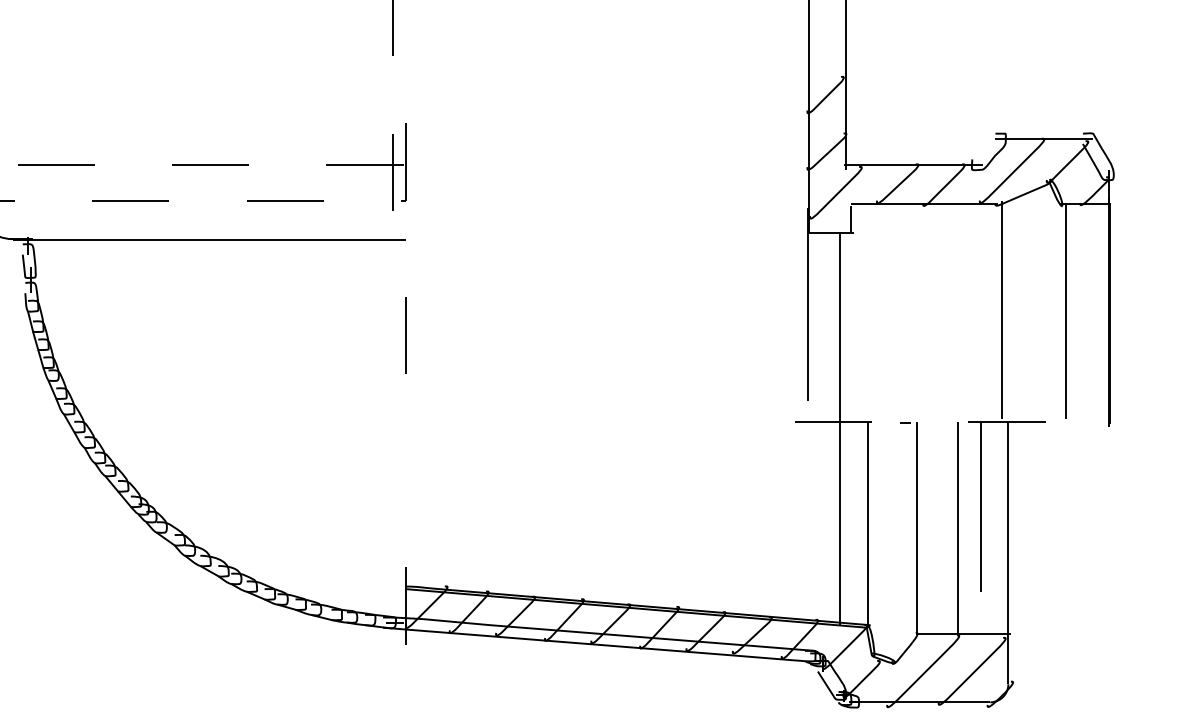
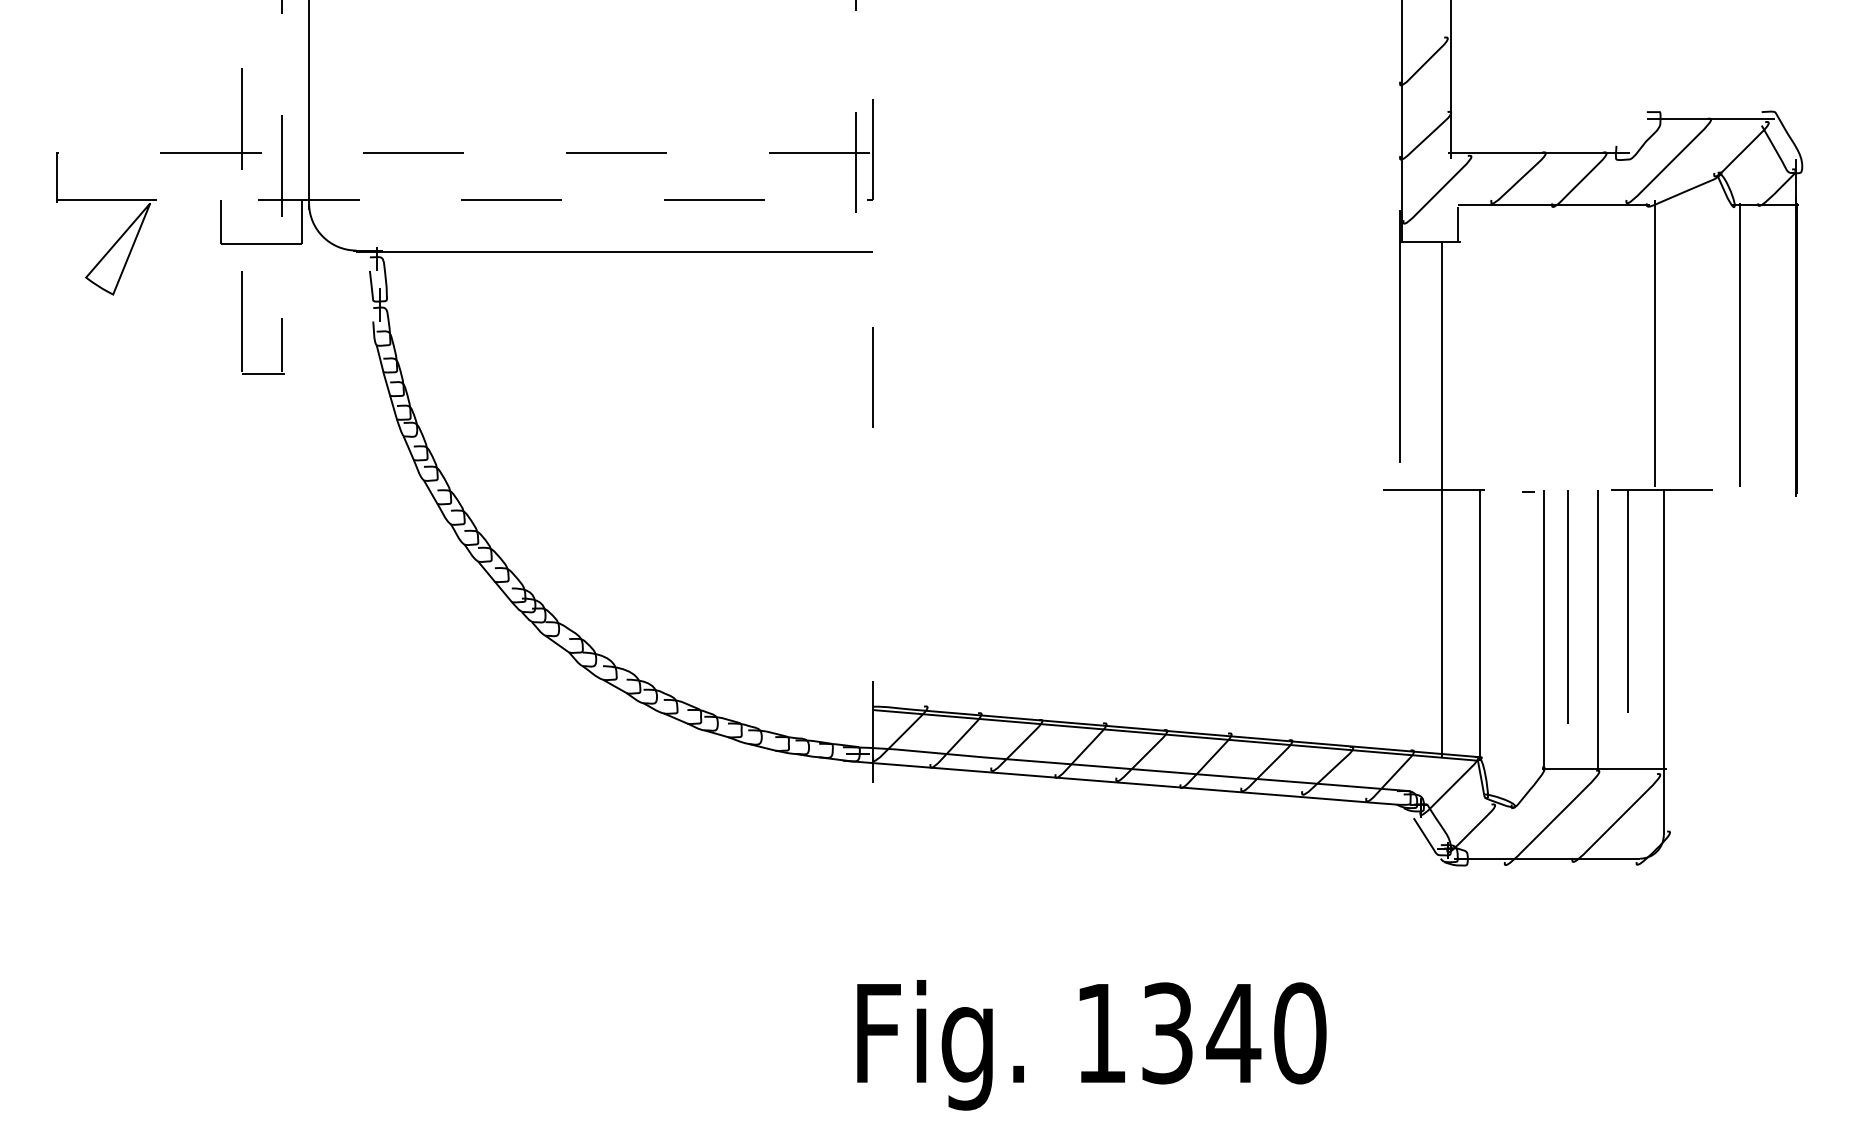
line: (934, 510) -> (1567, 606), added

